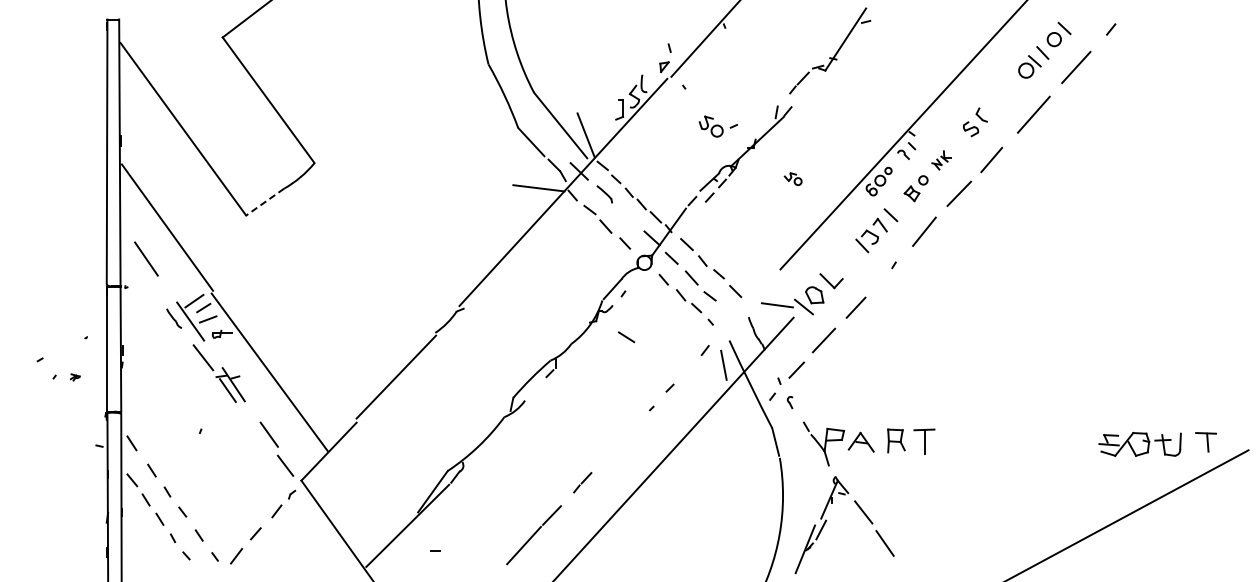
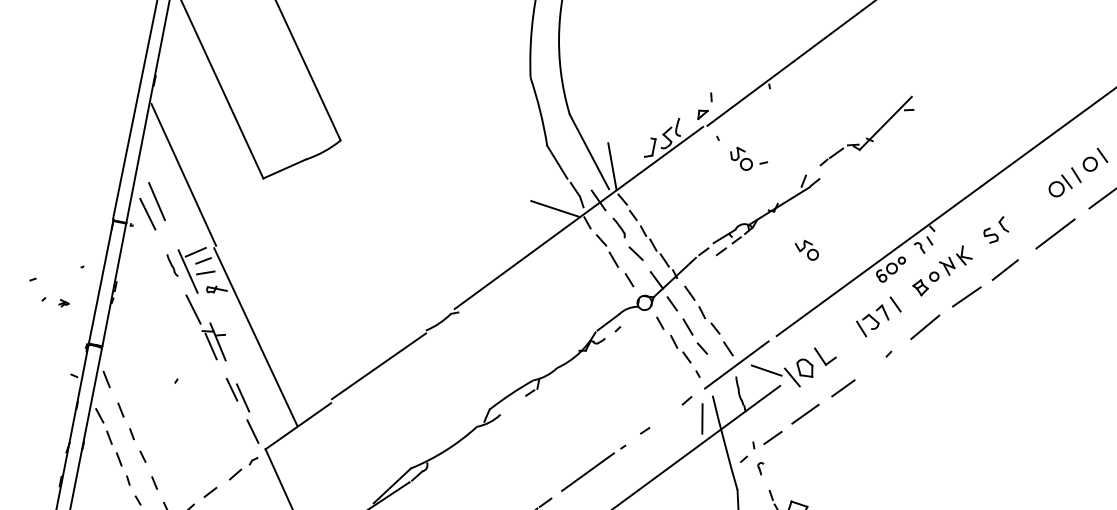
part: (717, 126) -> (747, 159), moved
part: (941, 160) -> (955, 260), size x1.67
part: (793, 178) -> (807, 249), size x1.43
line: (264, 202) -> (283, 169), dashed -> solid
line: (139, 272) -> (147, 213), added
line: (746, 305) -> (736, 364), added
line: (626, 337) -> (636, 253), moved
line: (256, 428) -> (231, 389), added
line: (621, 439) -> (587, 471), added

